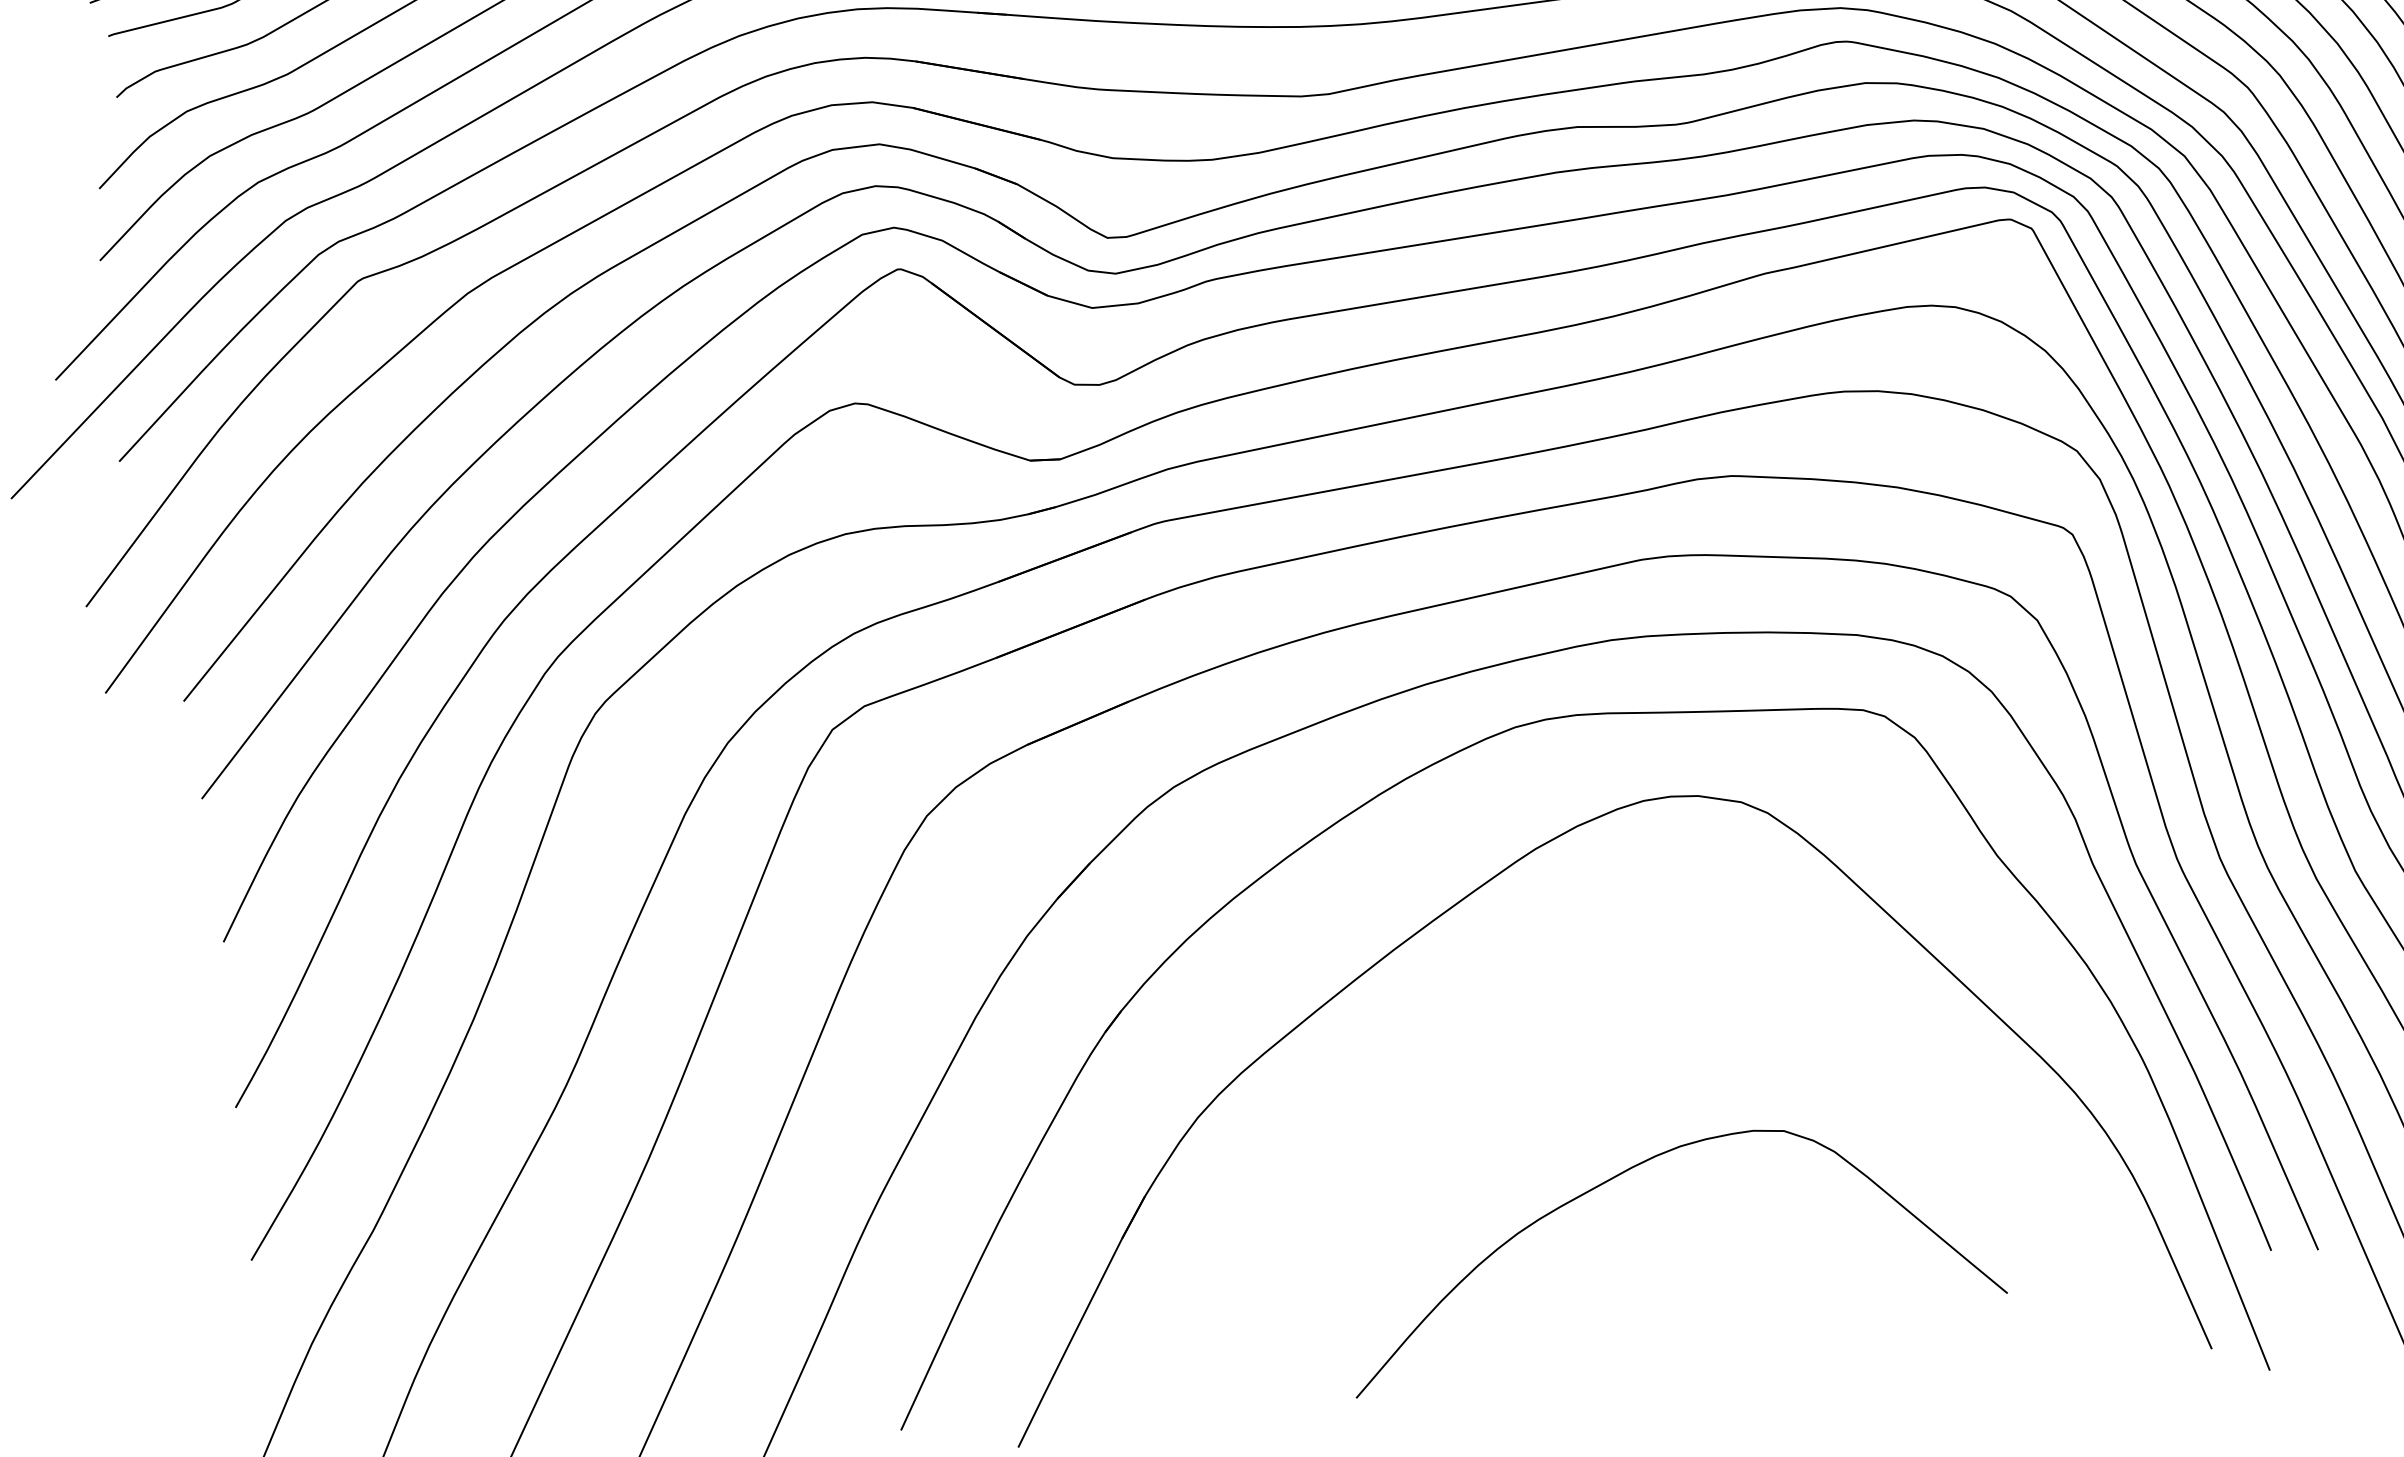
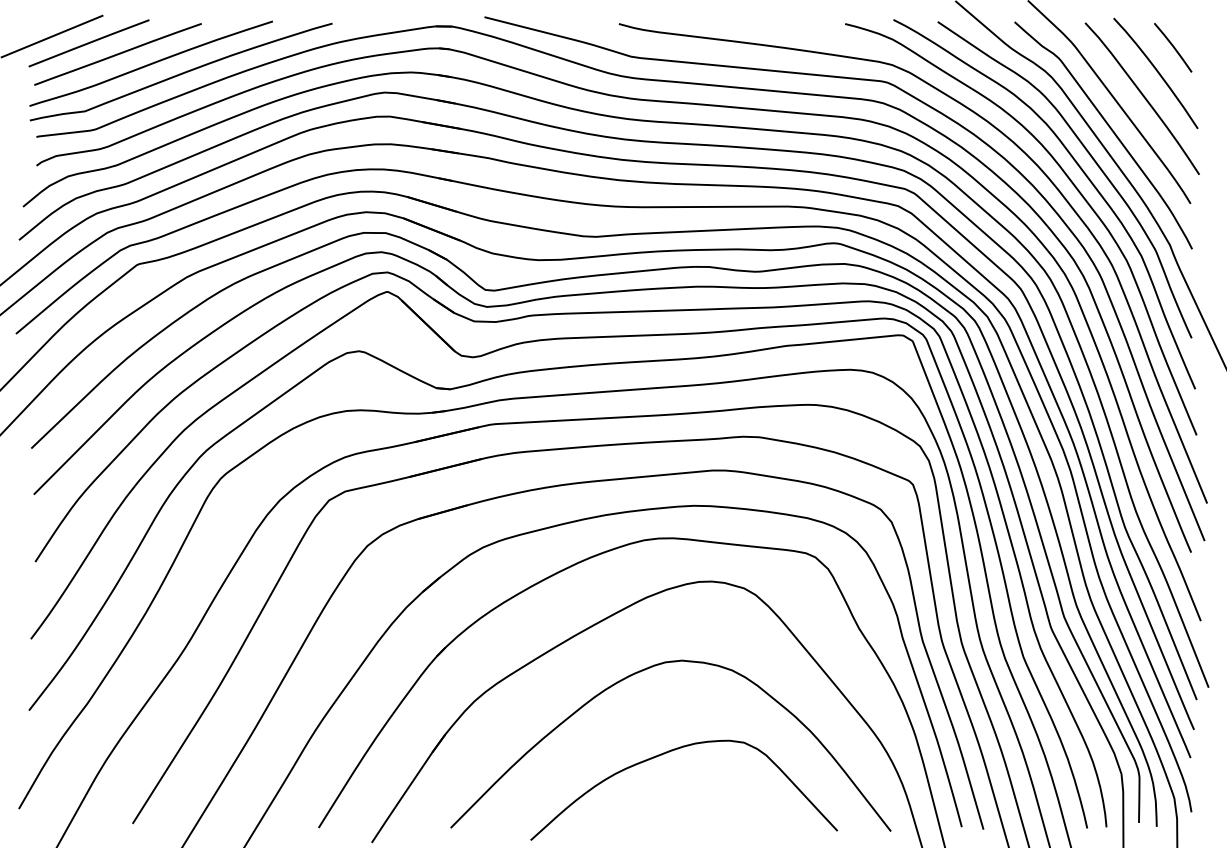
curve: (1543, 1010) -> (640, 672), added

